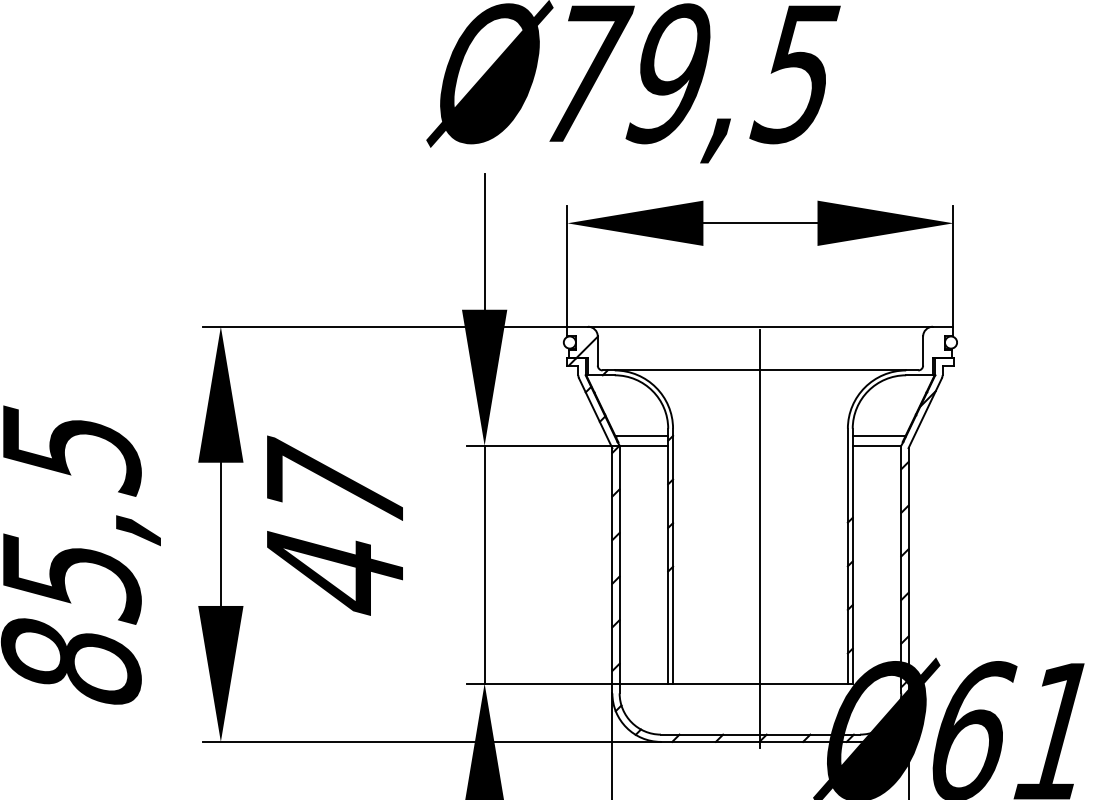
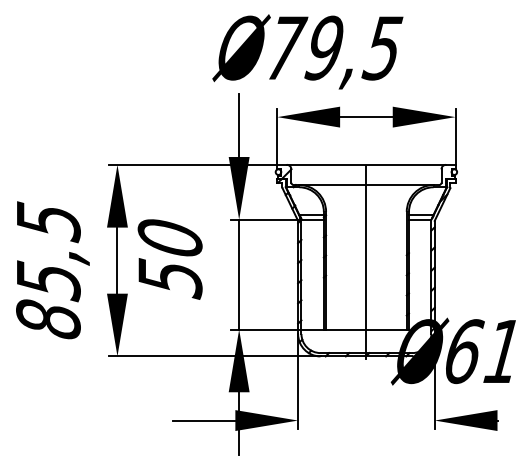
text: (333, 527) -> (169, 257), 47 -> 50

